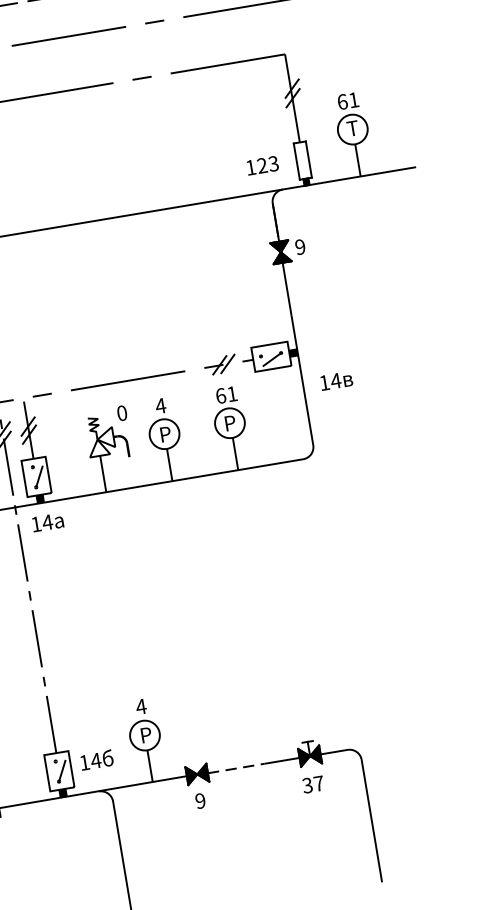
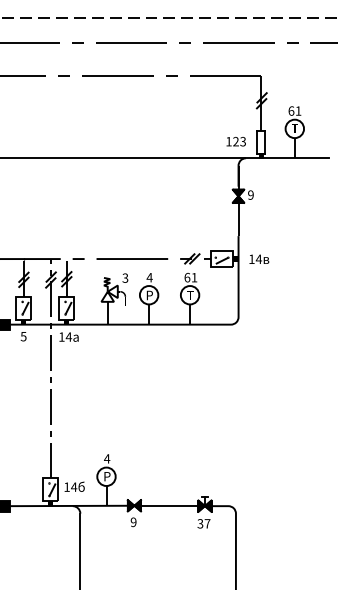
text: (336, 379) -> (259, 258), moved
text: (122, 412) -> (125, 277), 0 -> 3
text: (230, 421) -> (190, 294), P -> Т
line: (235, 769) -> (158, 506), dashed -> solid

